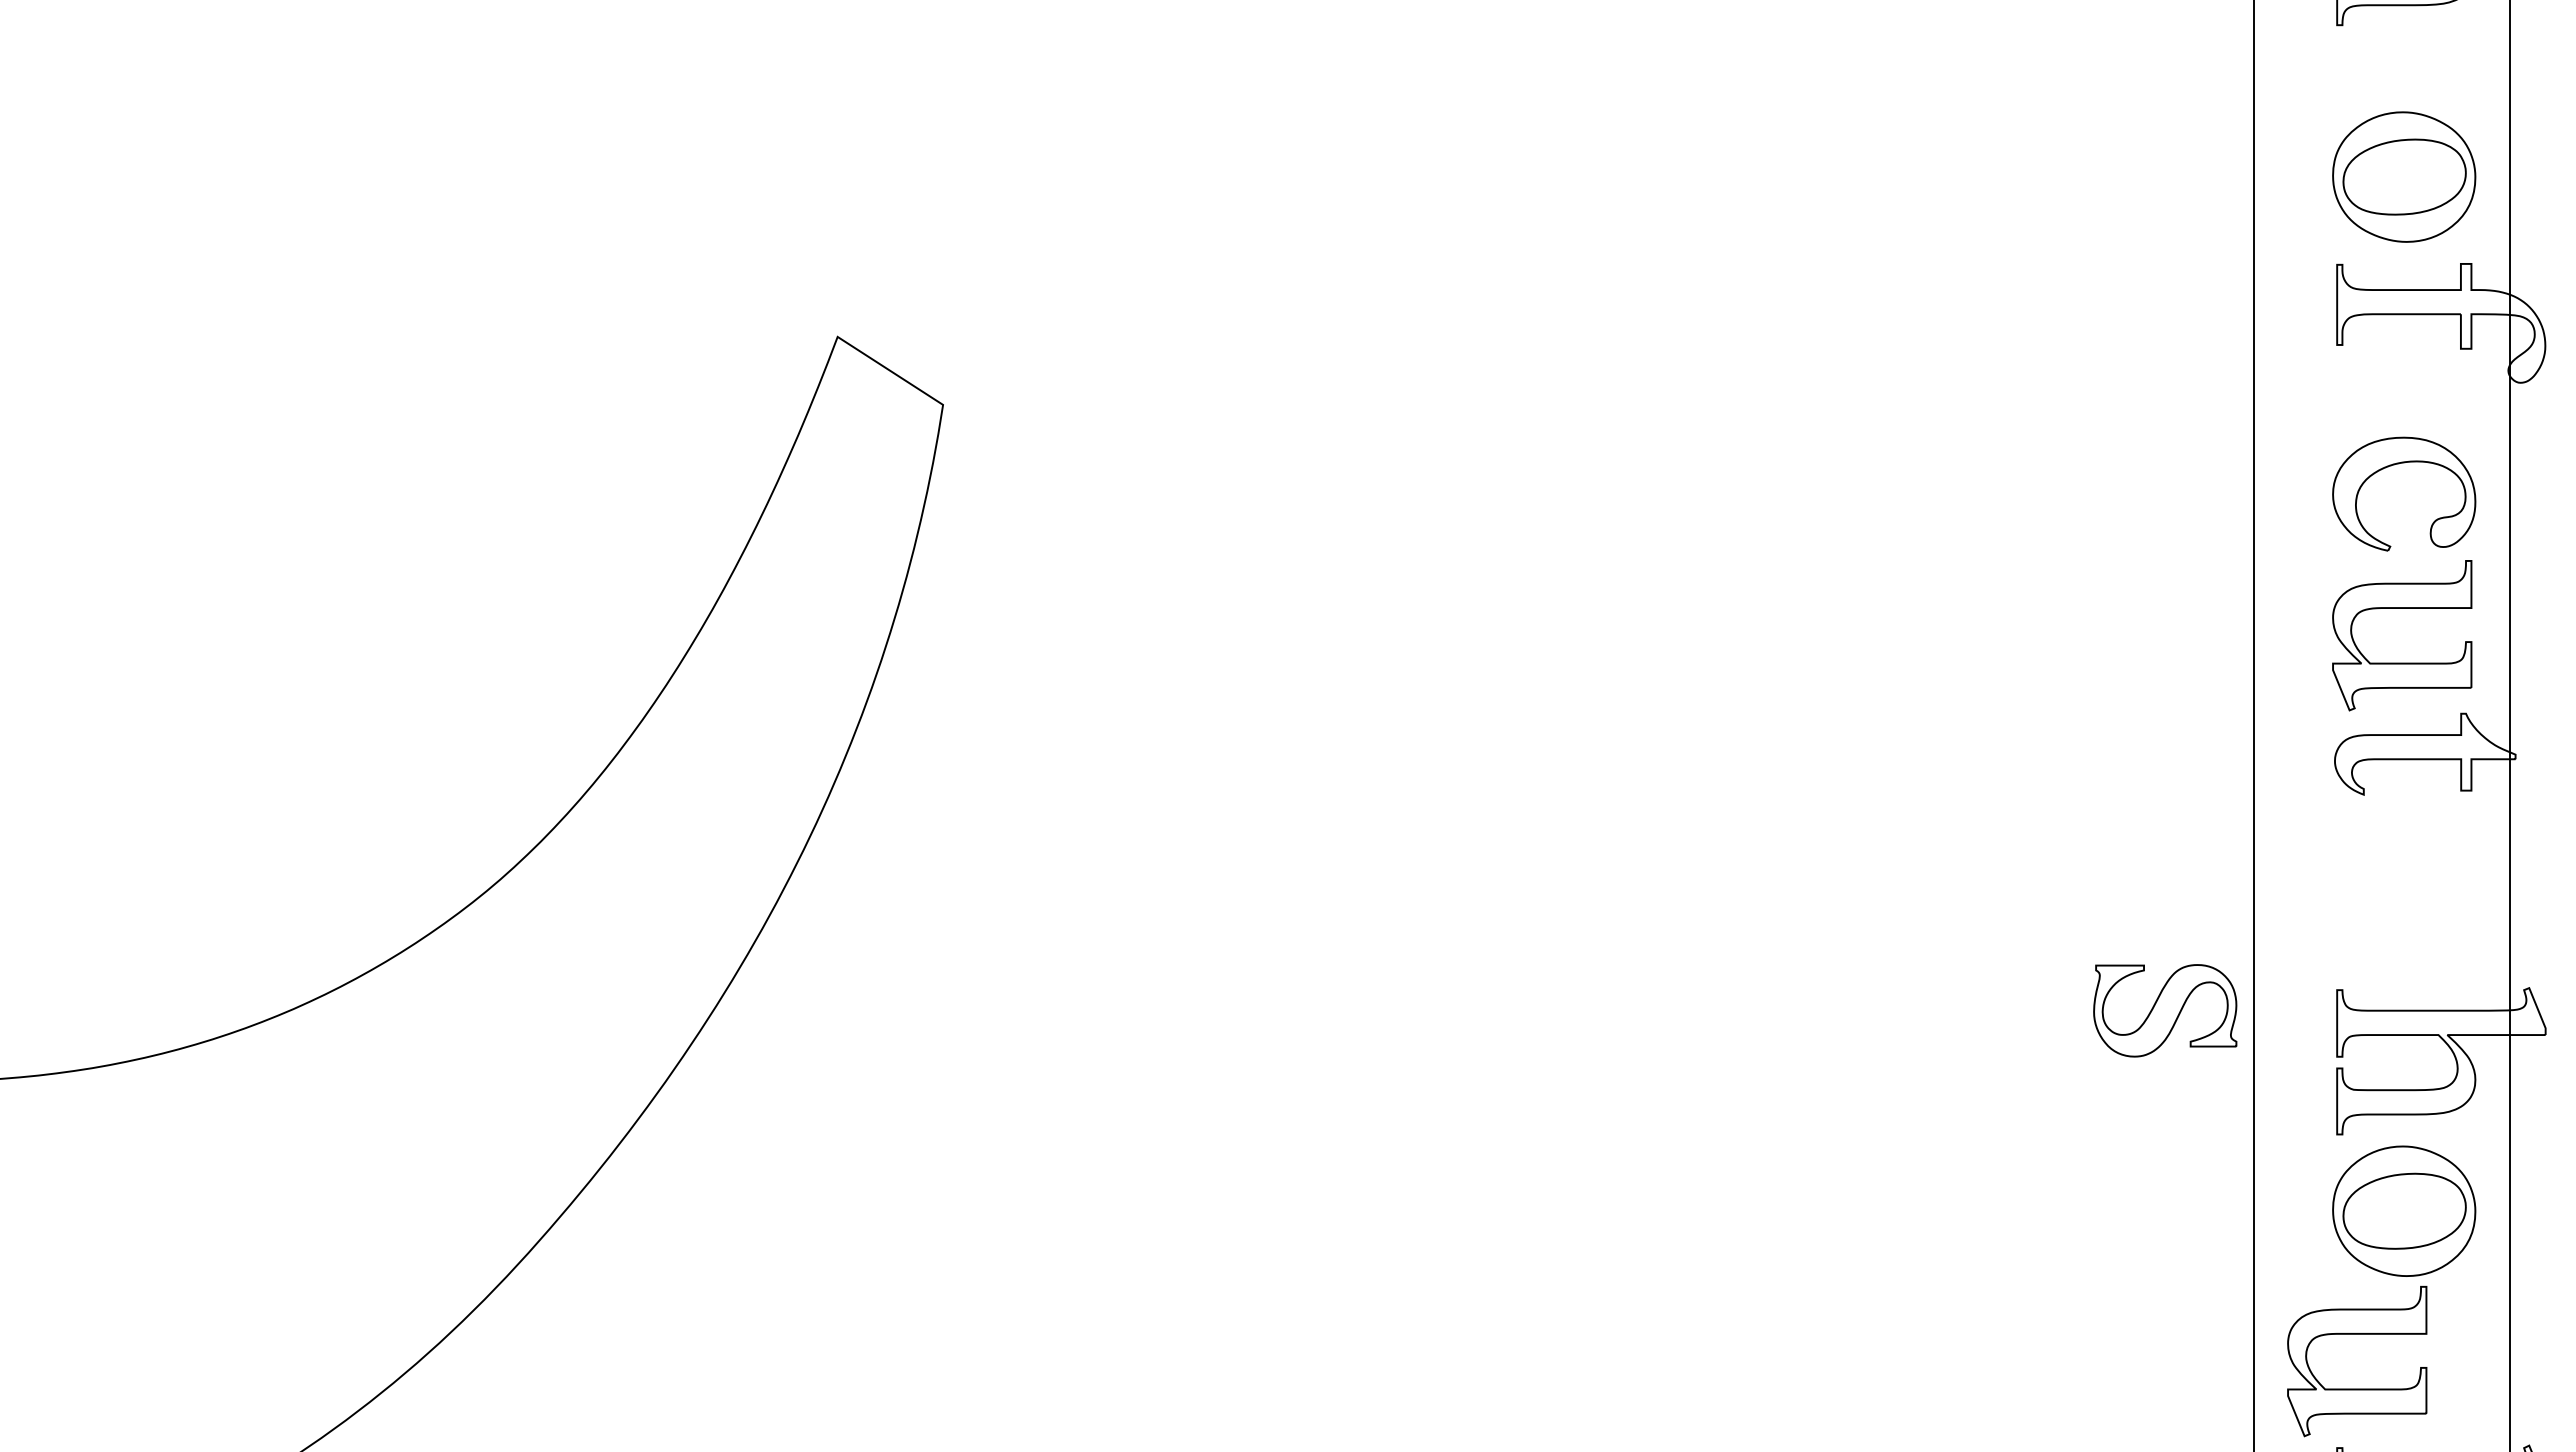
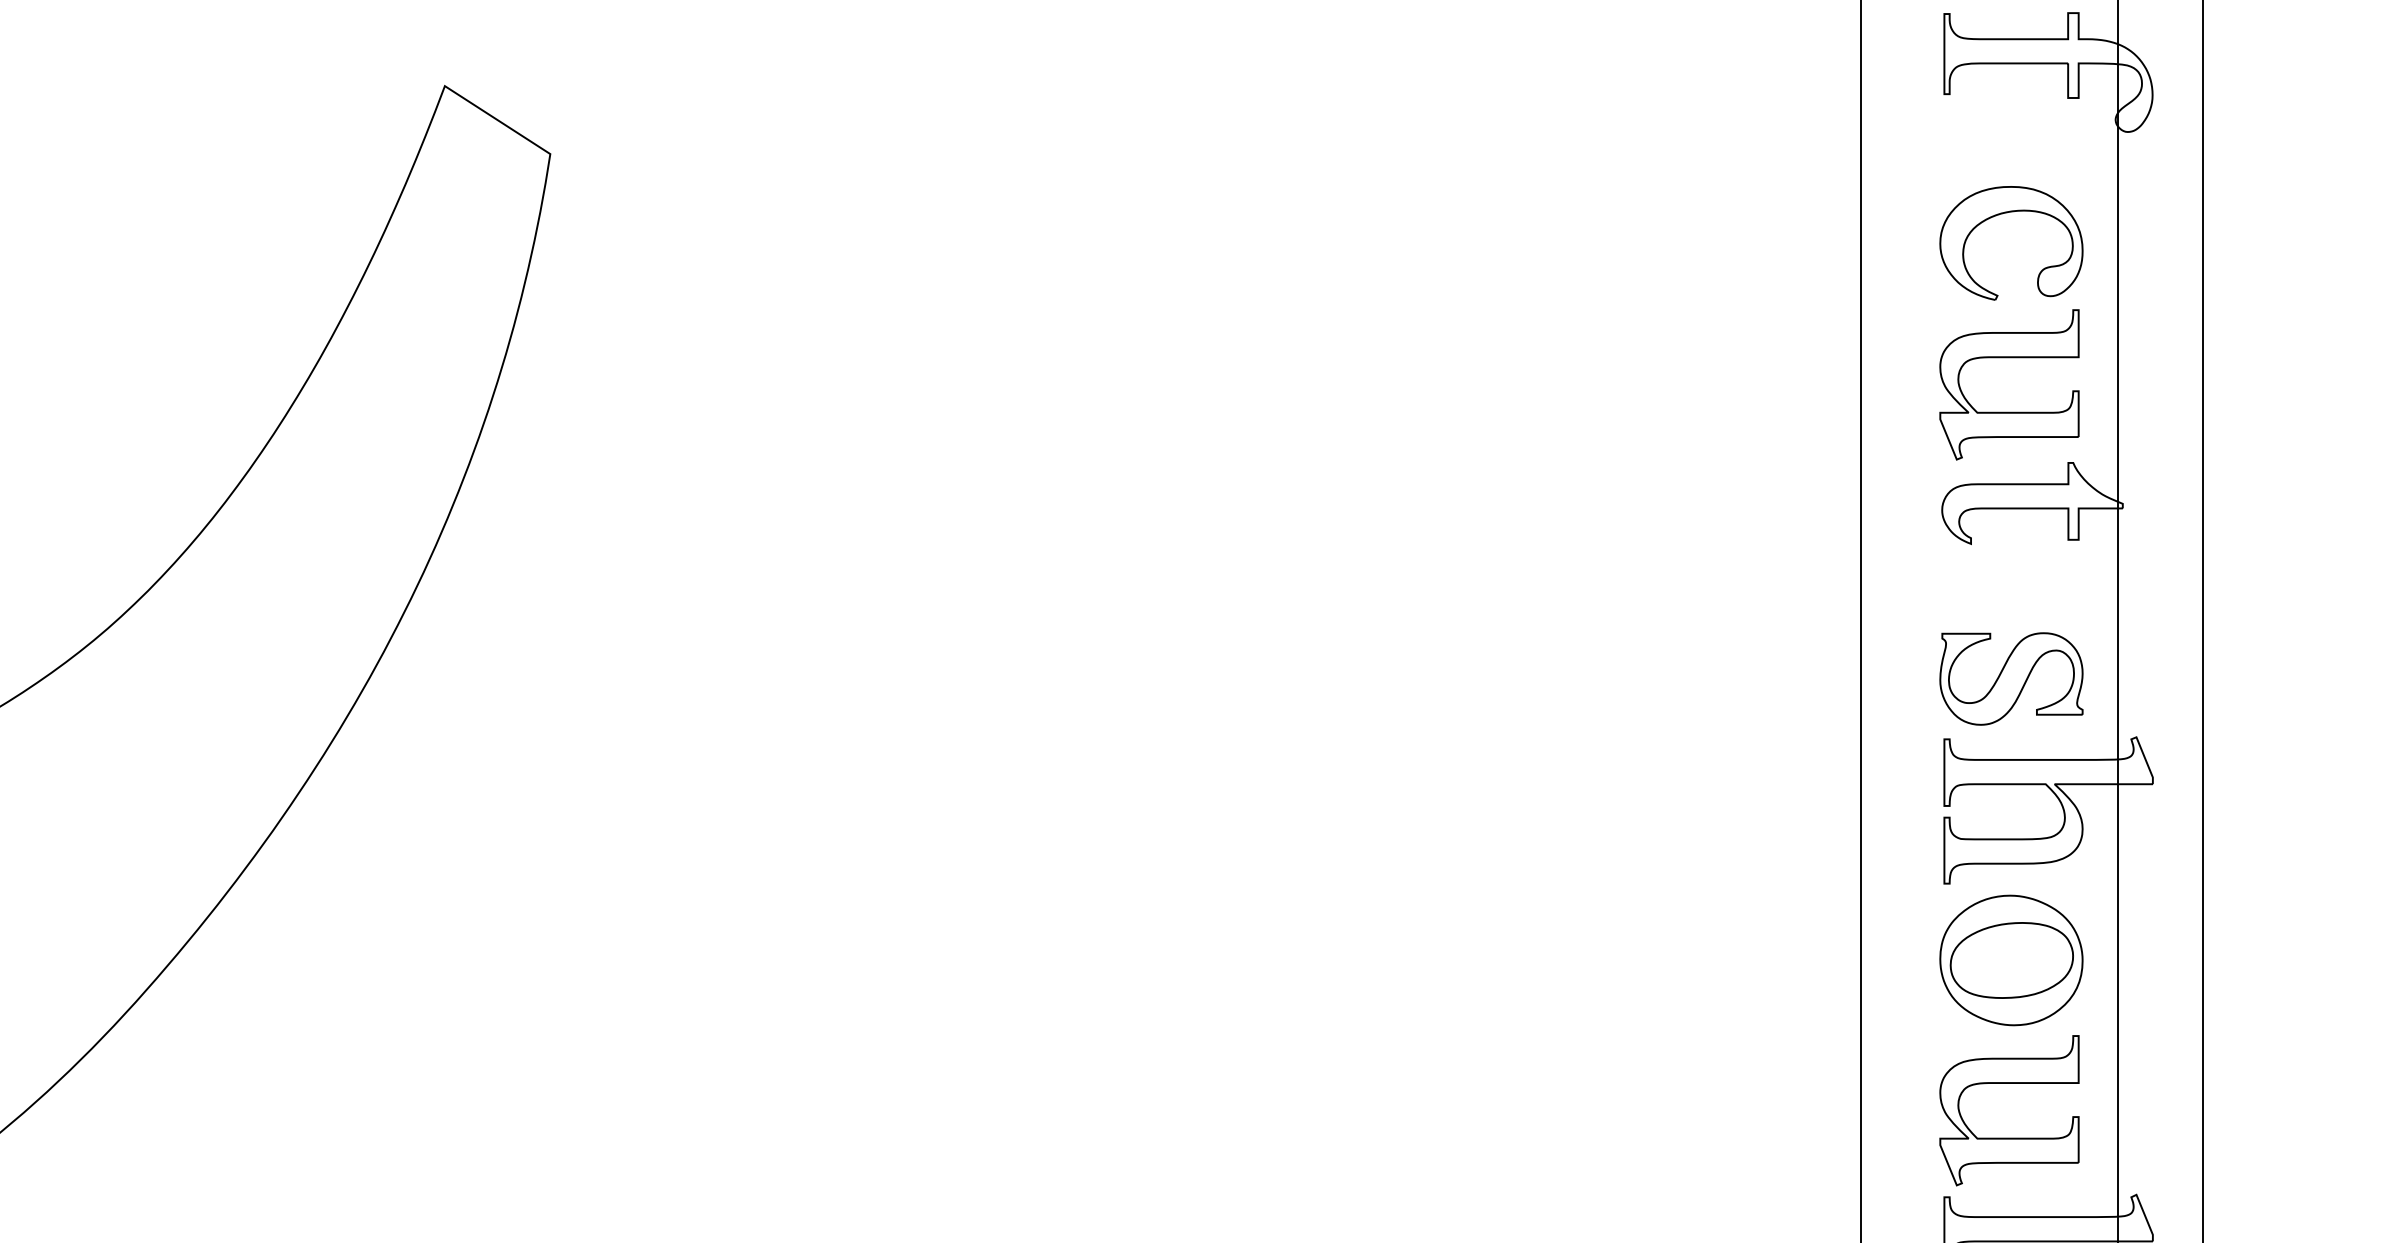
part: (2165, 1010) -> (2011, 678), moved
part: (2357, 1334) -> (2009, 1083), moved

